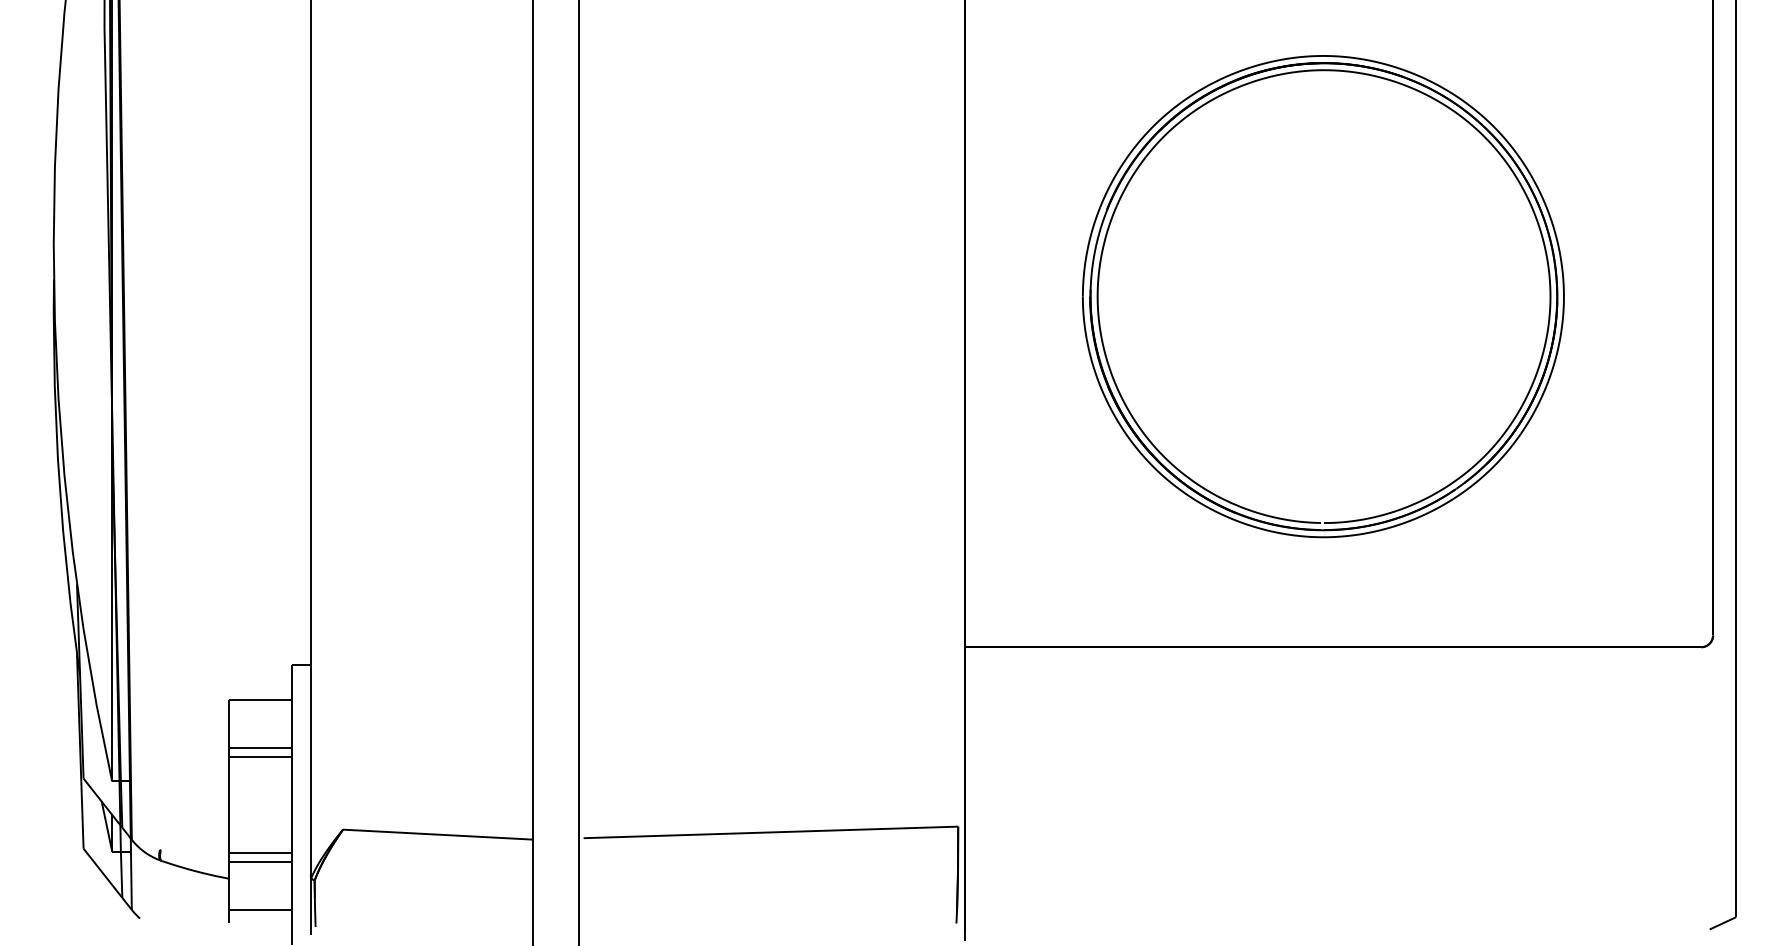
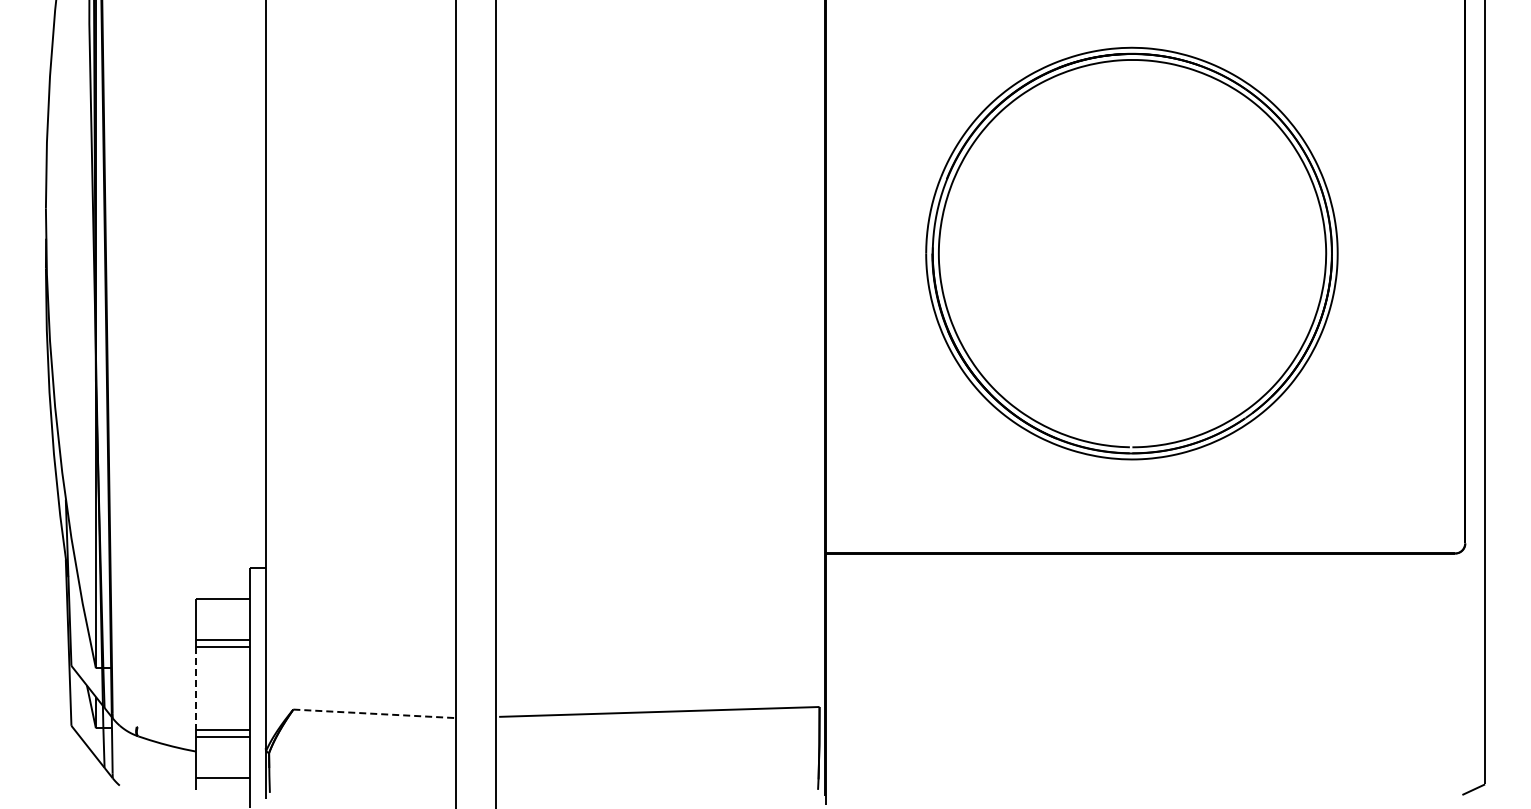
line: (228, 805) -> (195, 688), solid -> dashed
line: (437, 834) -> (374, 713), solid -> dashed

